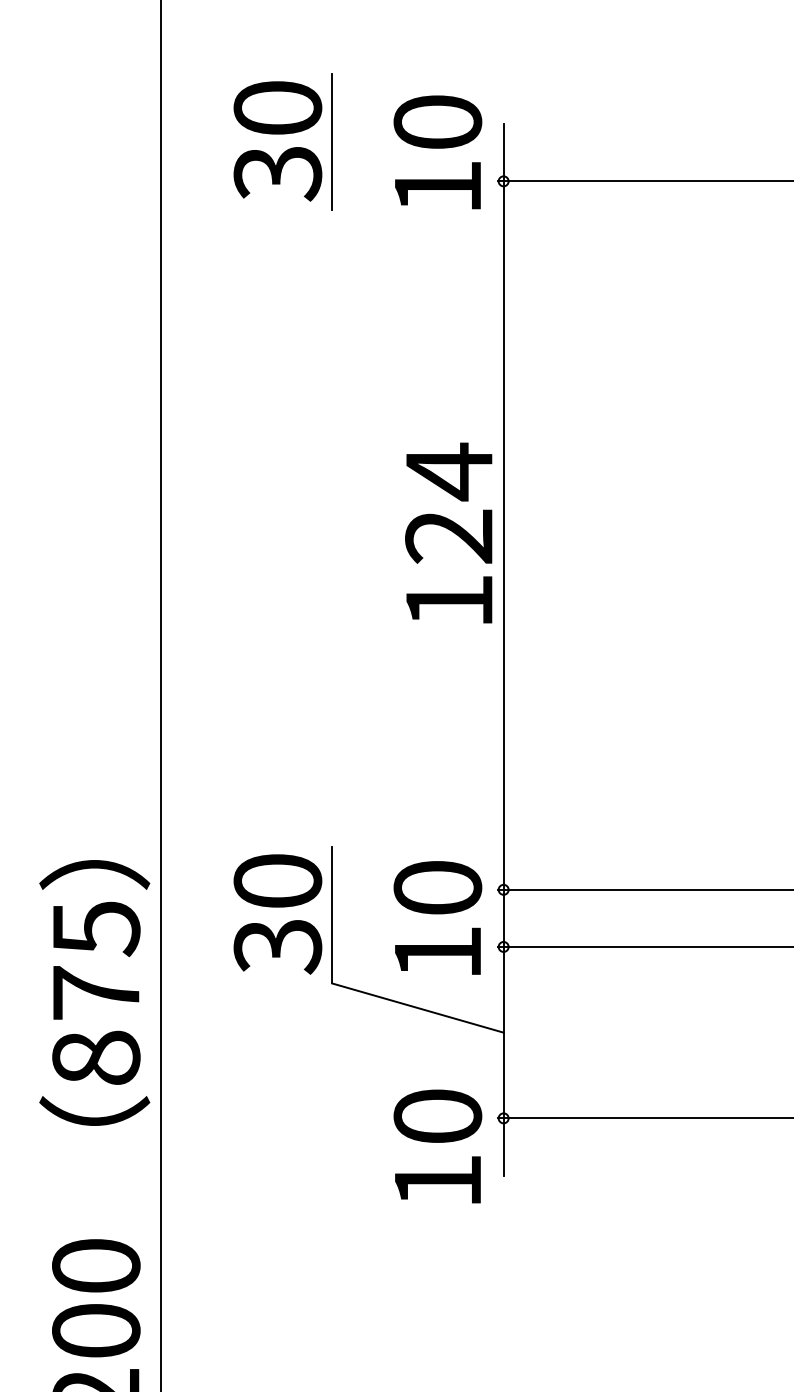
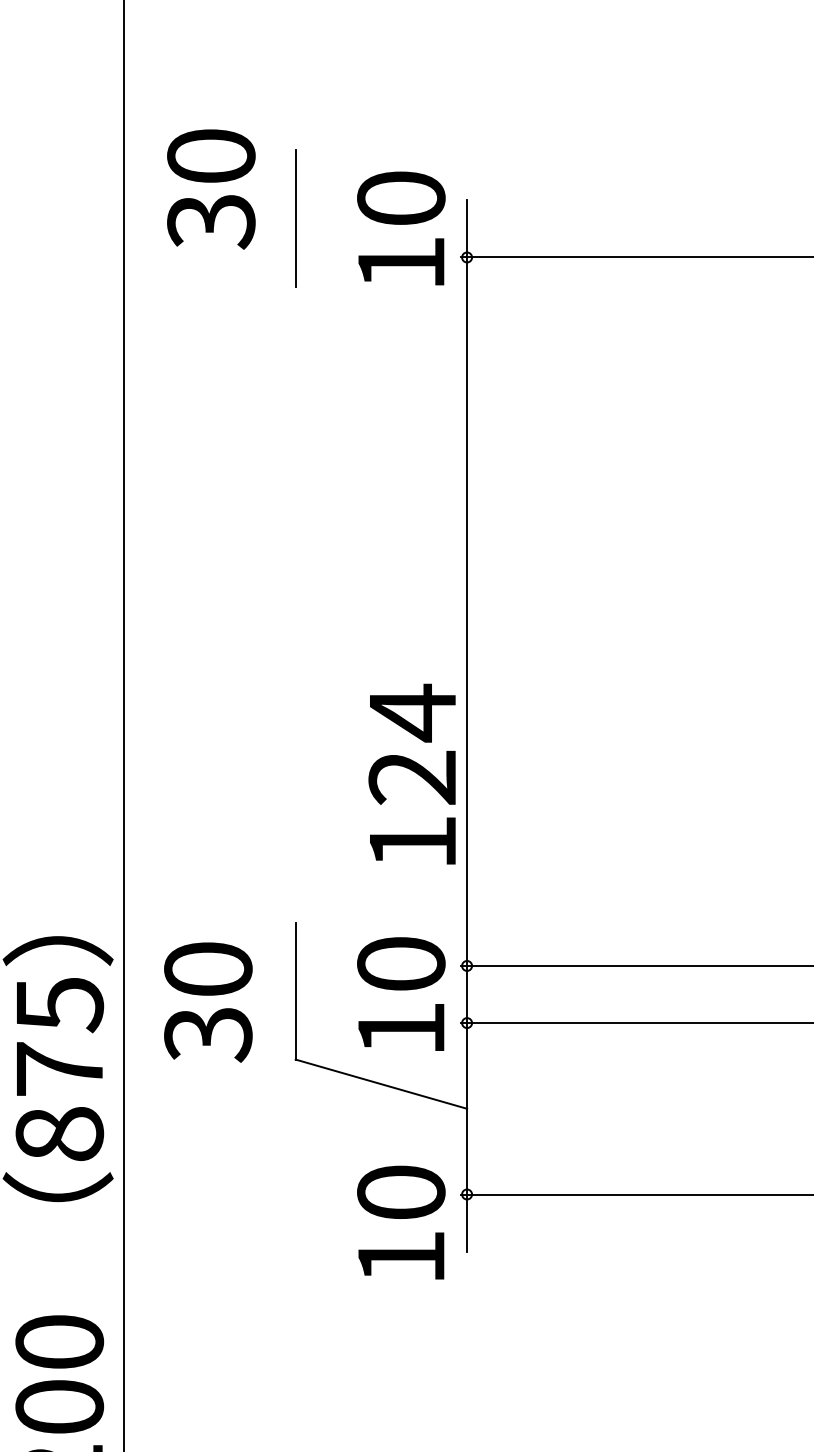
text: (278, 141) -> (211, 189), moved
text: (448, 532) -> (411, 773), moved
text: (278, 914) -> (208, 1002), moved

